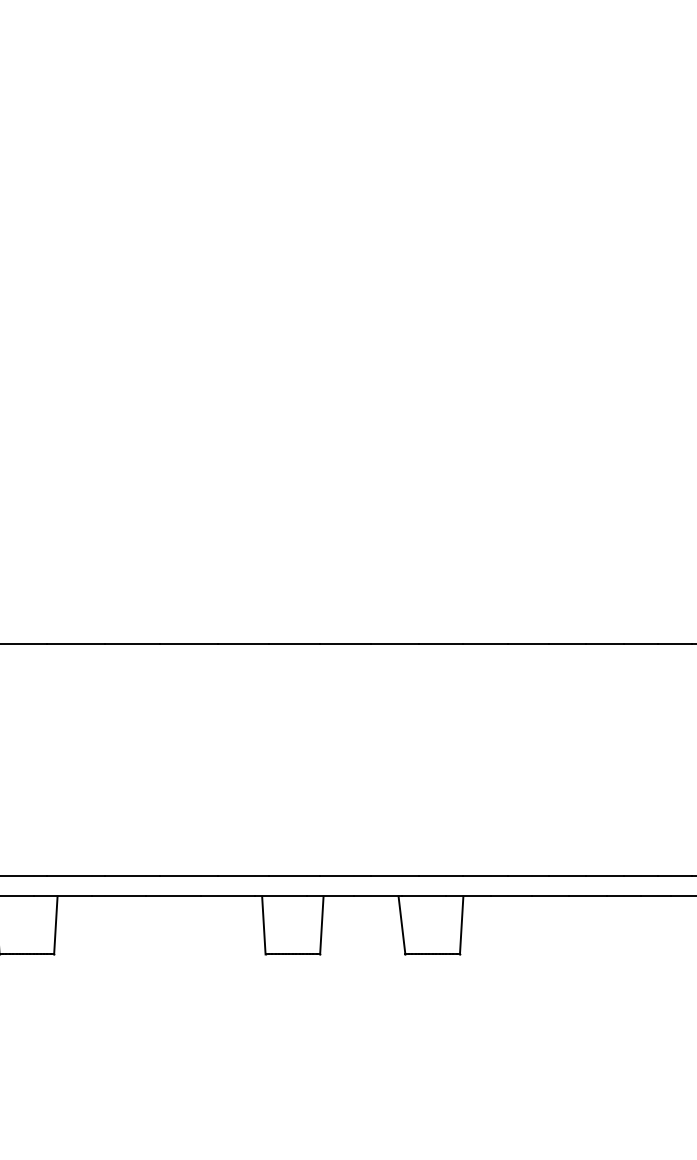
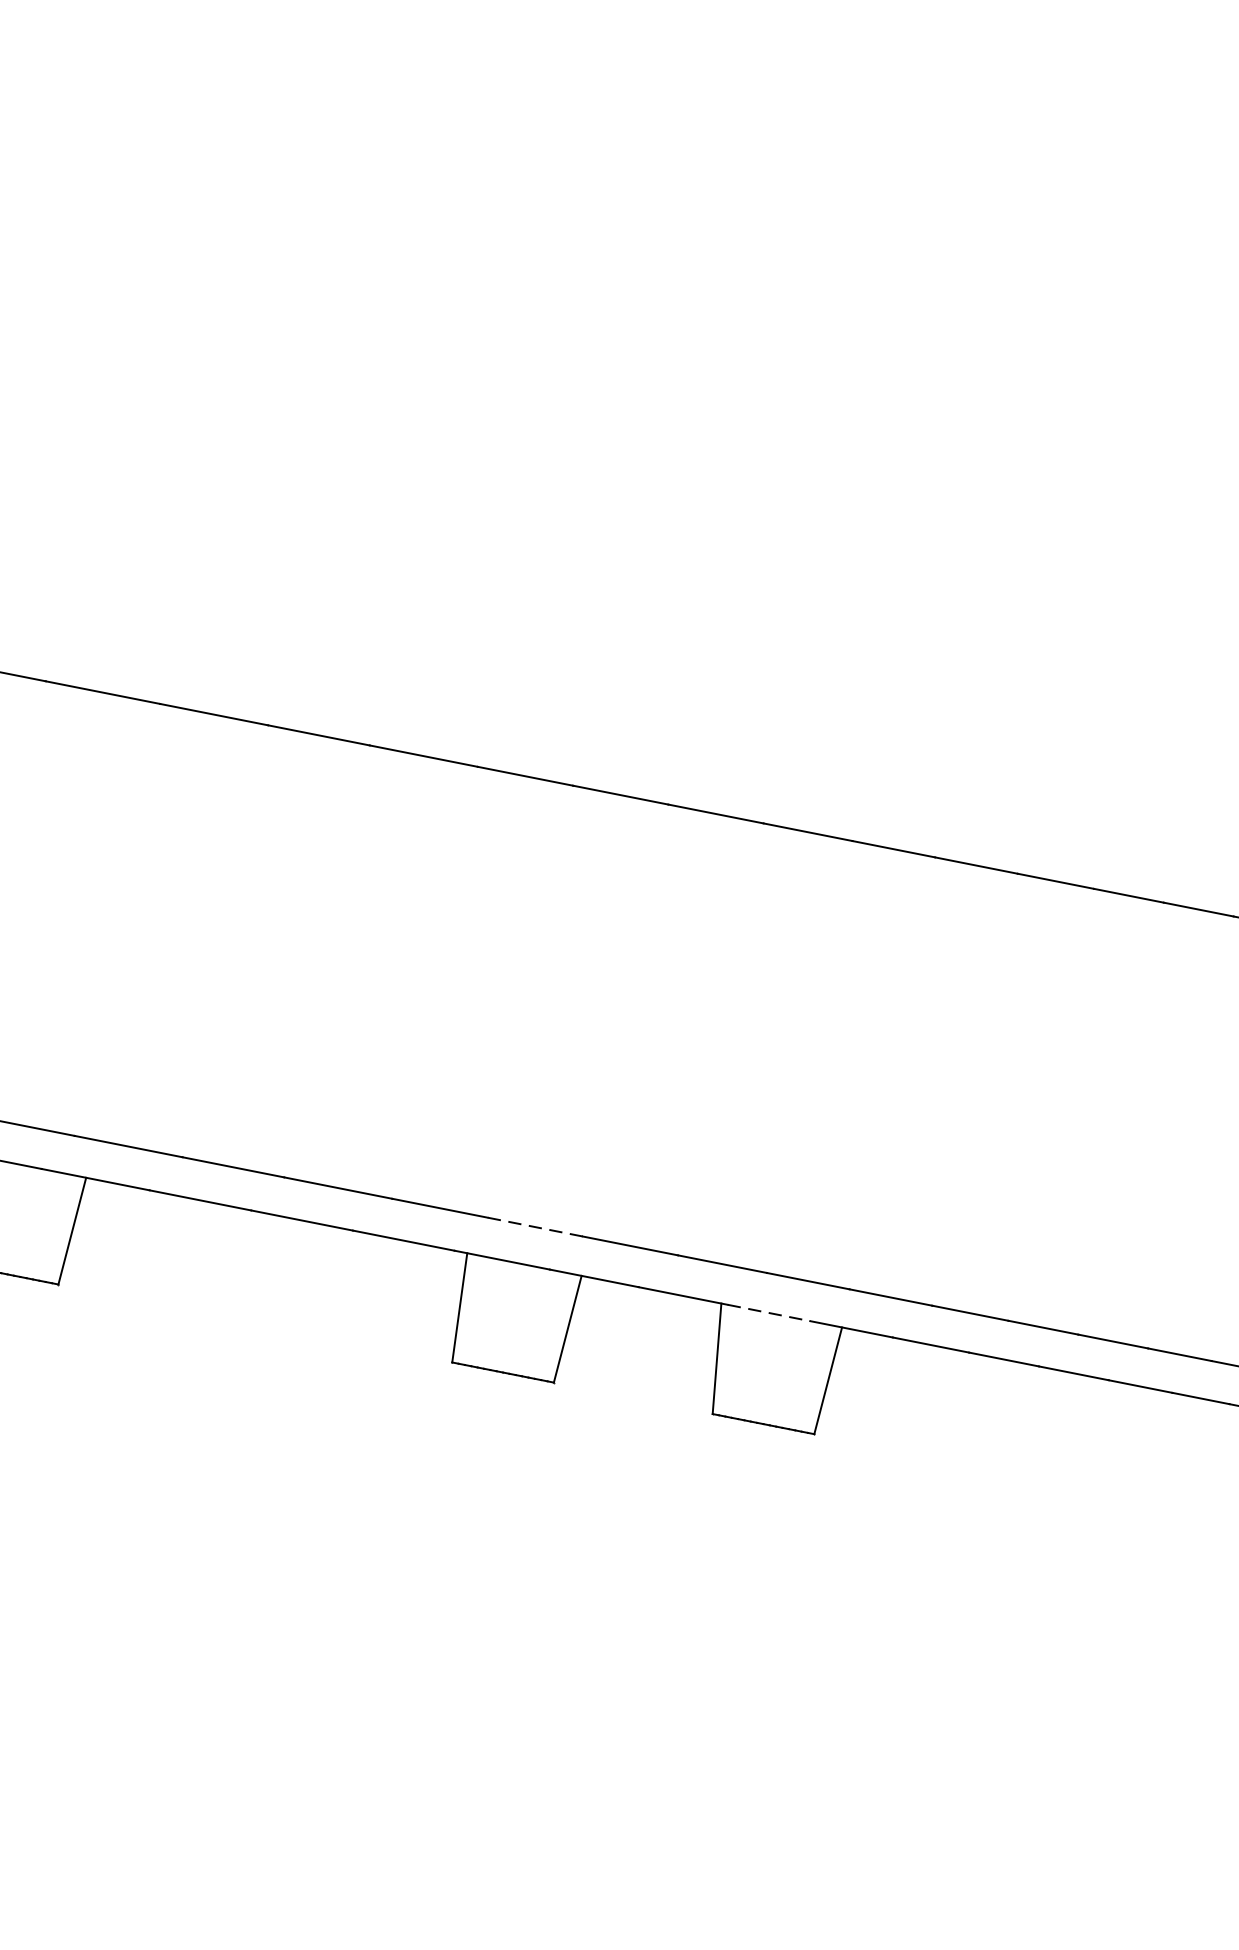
line: (294, 876) -> (534, 1227), solid -> dashed
line: (424, 896) -> (769, 1313), solid -> dashed

